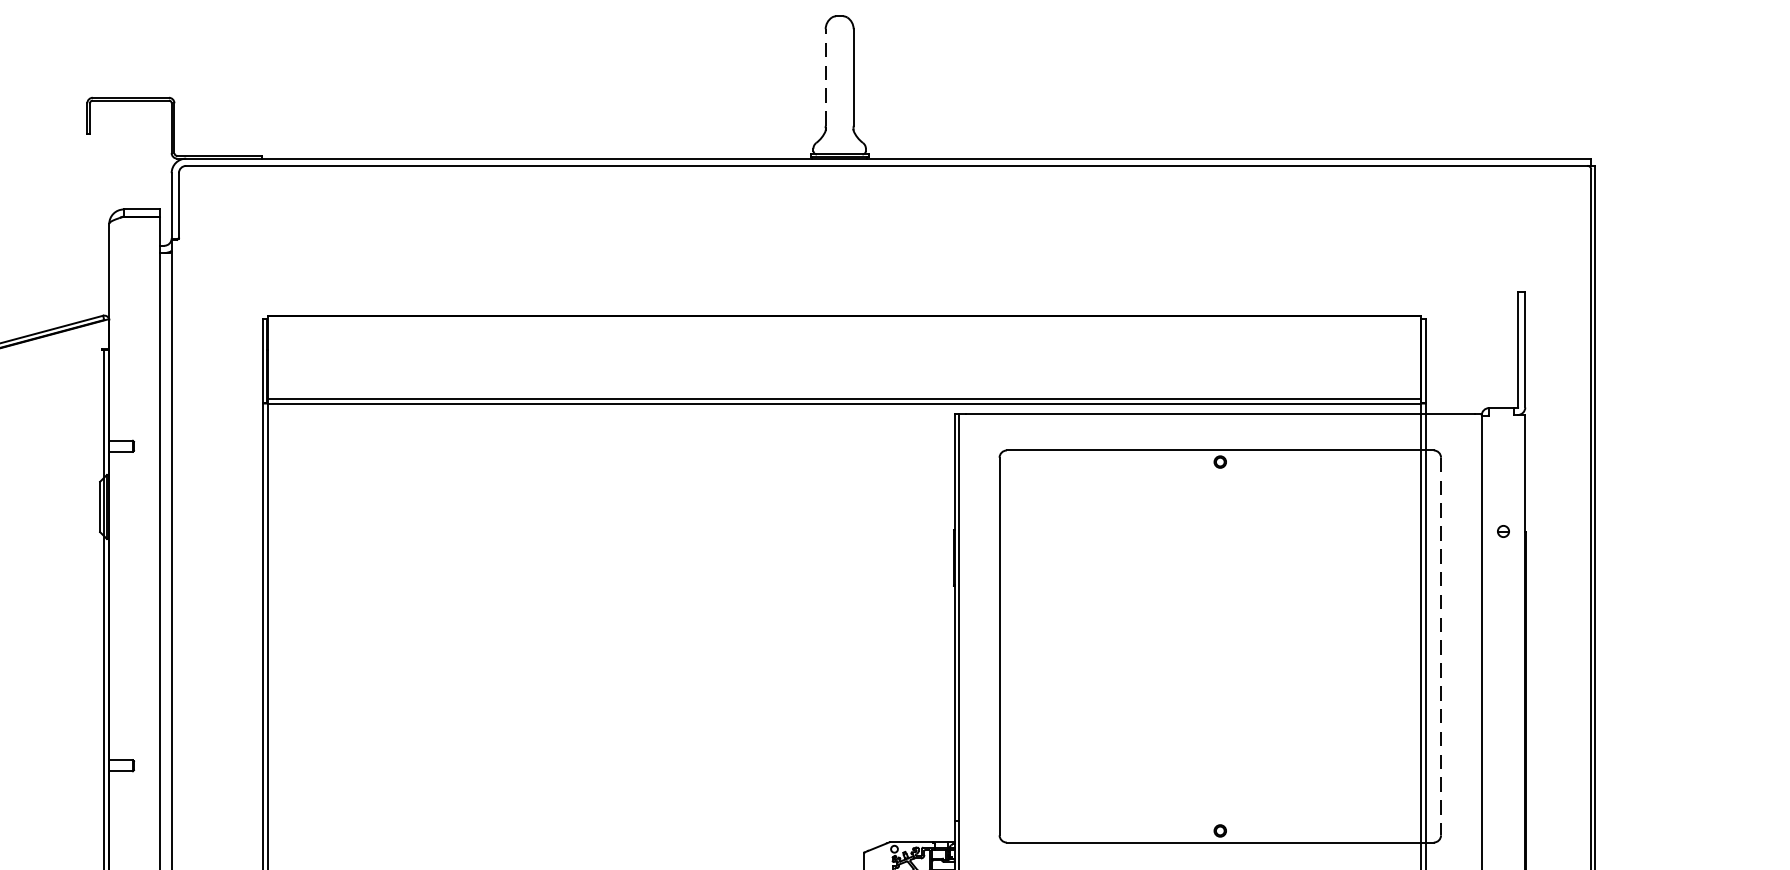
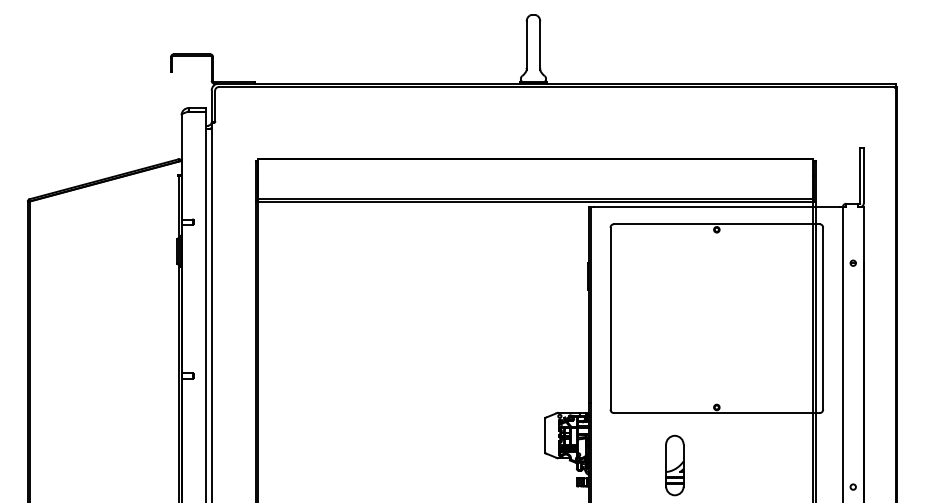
line: (825, 77) -> (526, 44), dashed -> solid
line: (1441, 646) -> (823, 318), dashed -> solid

